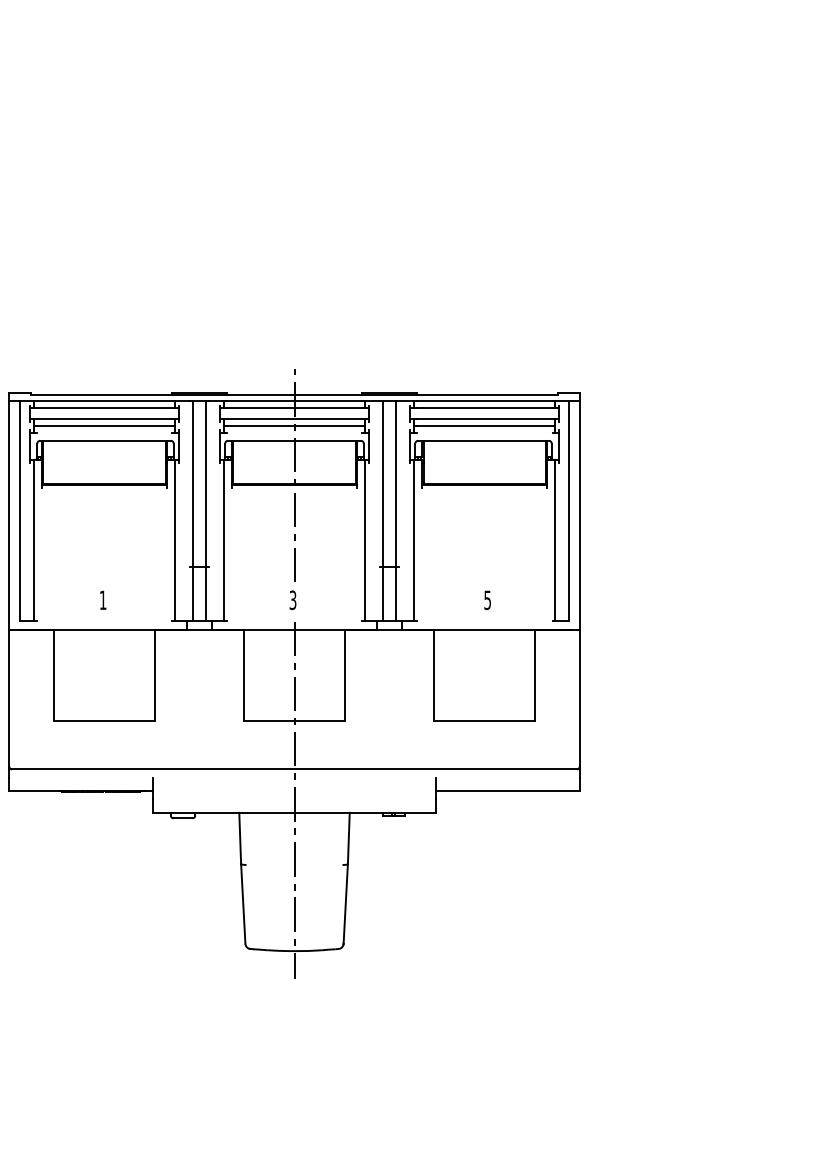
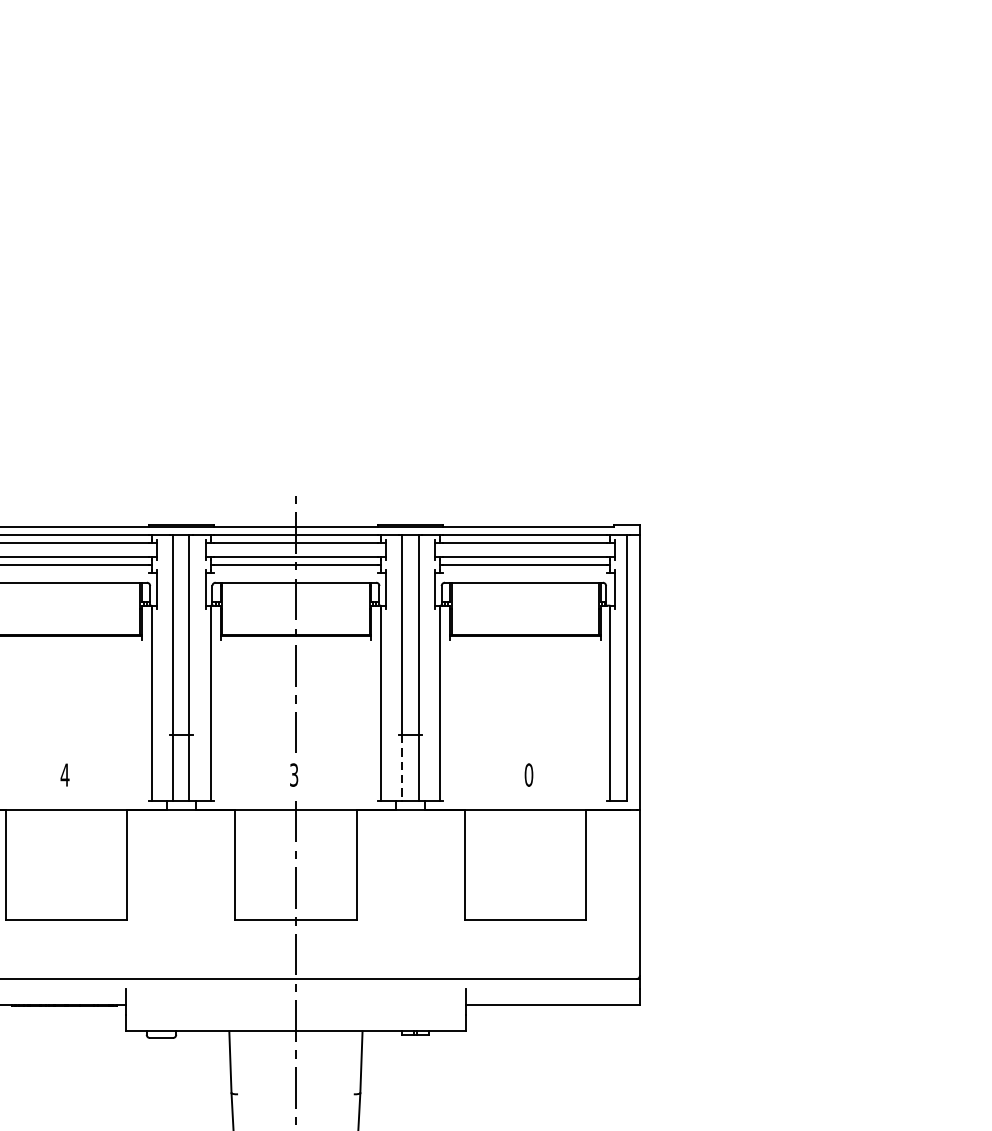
line: (382, 594) -> (402, 768), solid -> dashed
text: (102, 599) -> (64, 774), 1 -> 4
text: (487, 600) -> (528, 775), 5 -> 0

